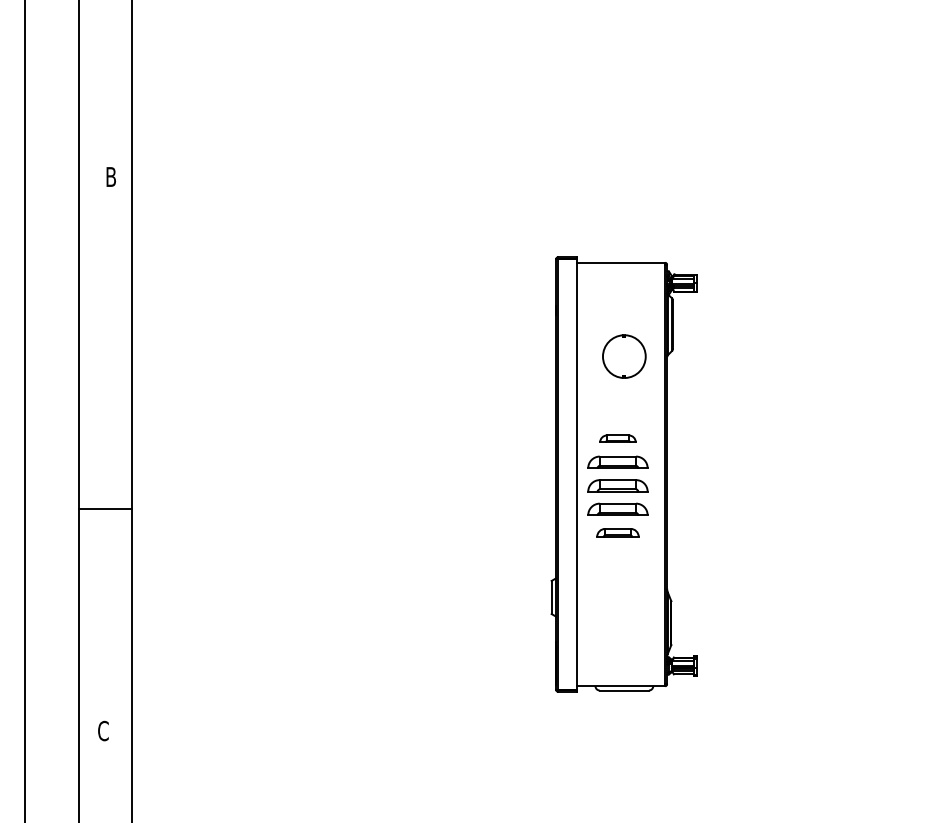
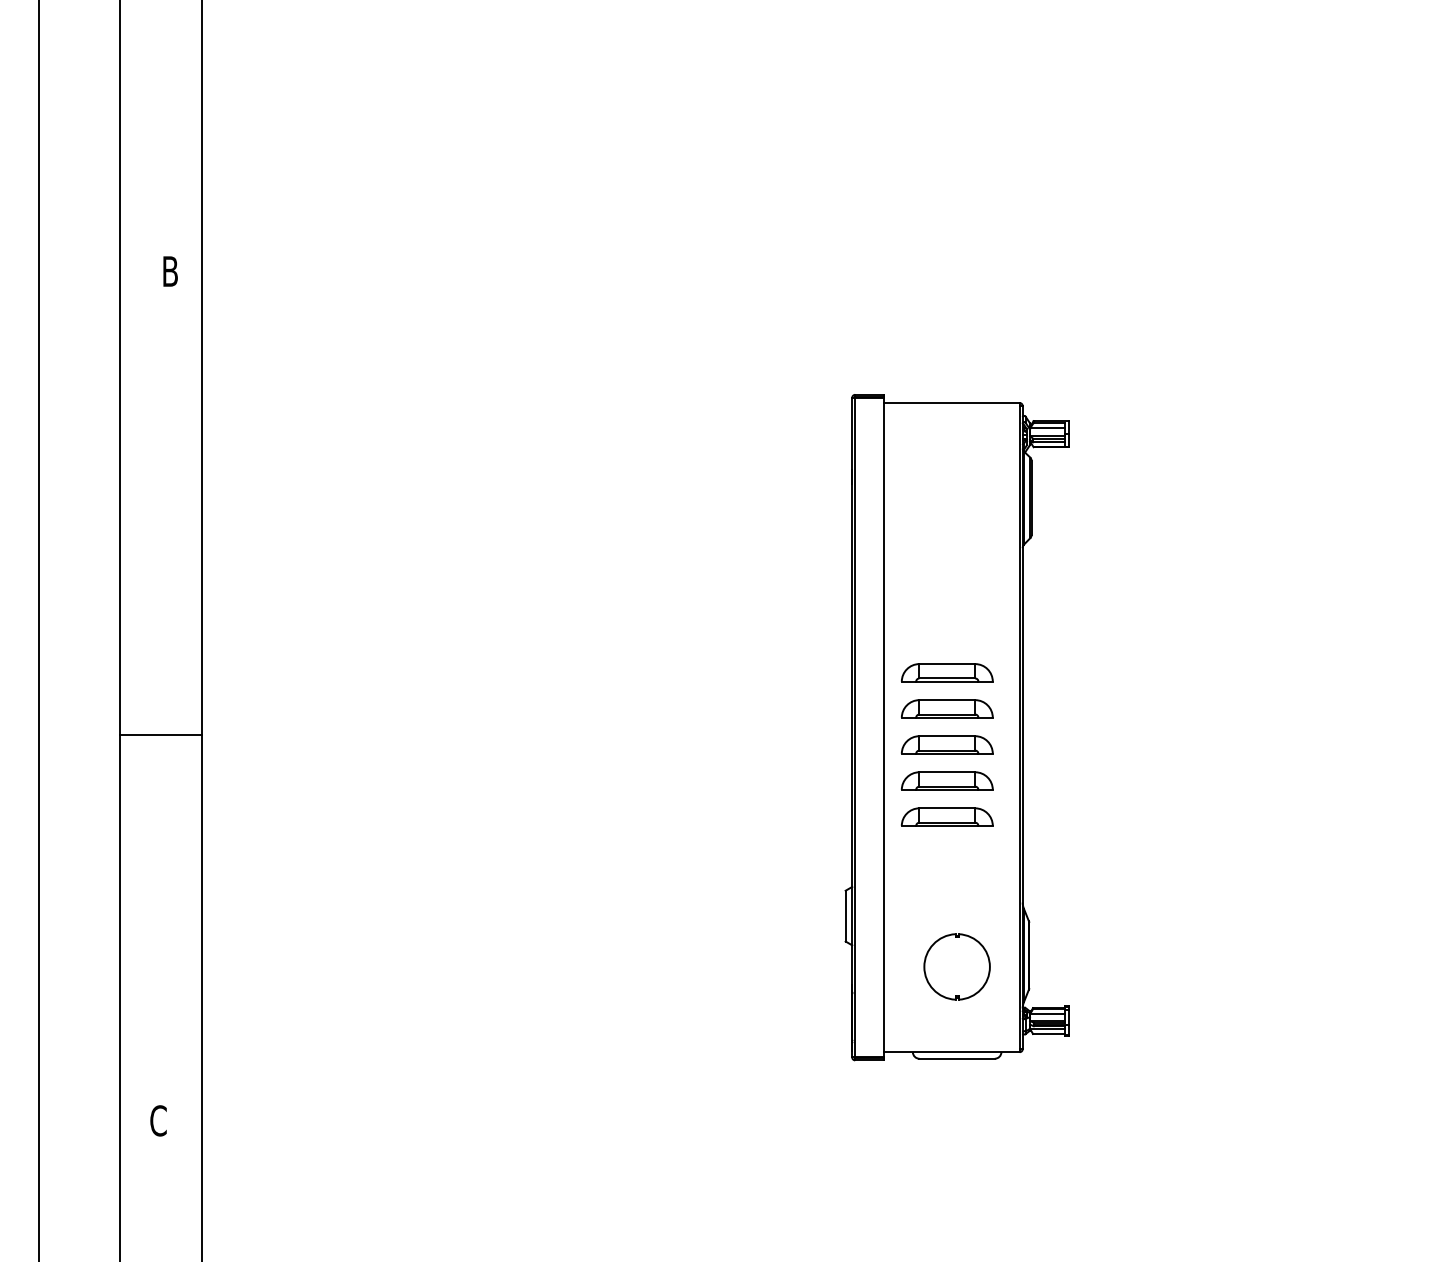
part: (624, 356) -> (957, 966), moved
part: (617, 438) -> (946, 672), size x1.67
line: (105, 509) -> (161, 735), moved
part: (617, 532) -> (946, 816), size x1.43

